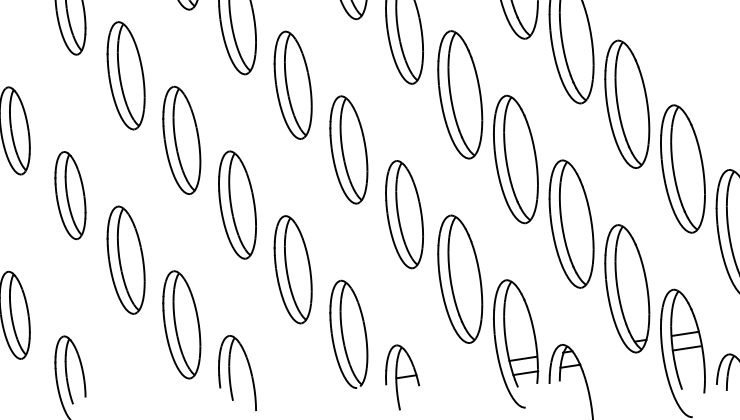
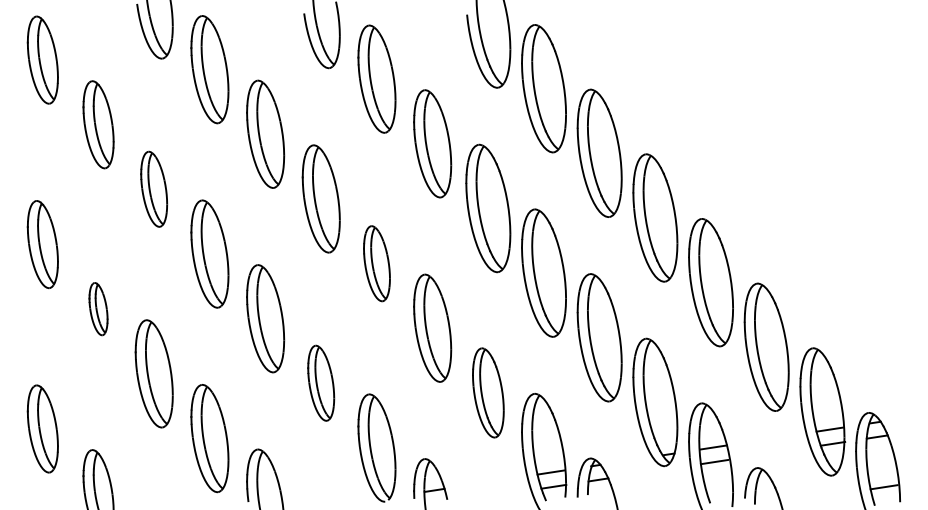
part: (125, 74) -> (153, 188), size x0.7
part: (348, 149) -> (376, 263), size x0.7
part: (70, 194) -> (98, 308), size x0.6
part: (292, 268) -> (320, 382), size x0.7
part: (460, 278) -> (488, 392), size x0.7

